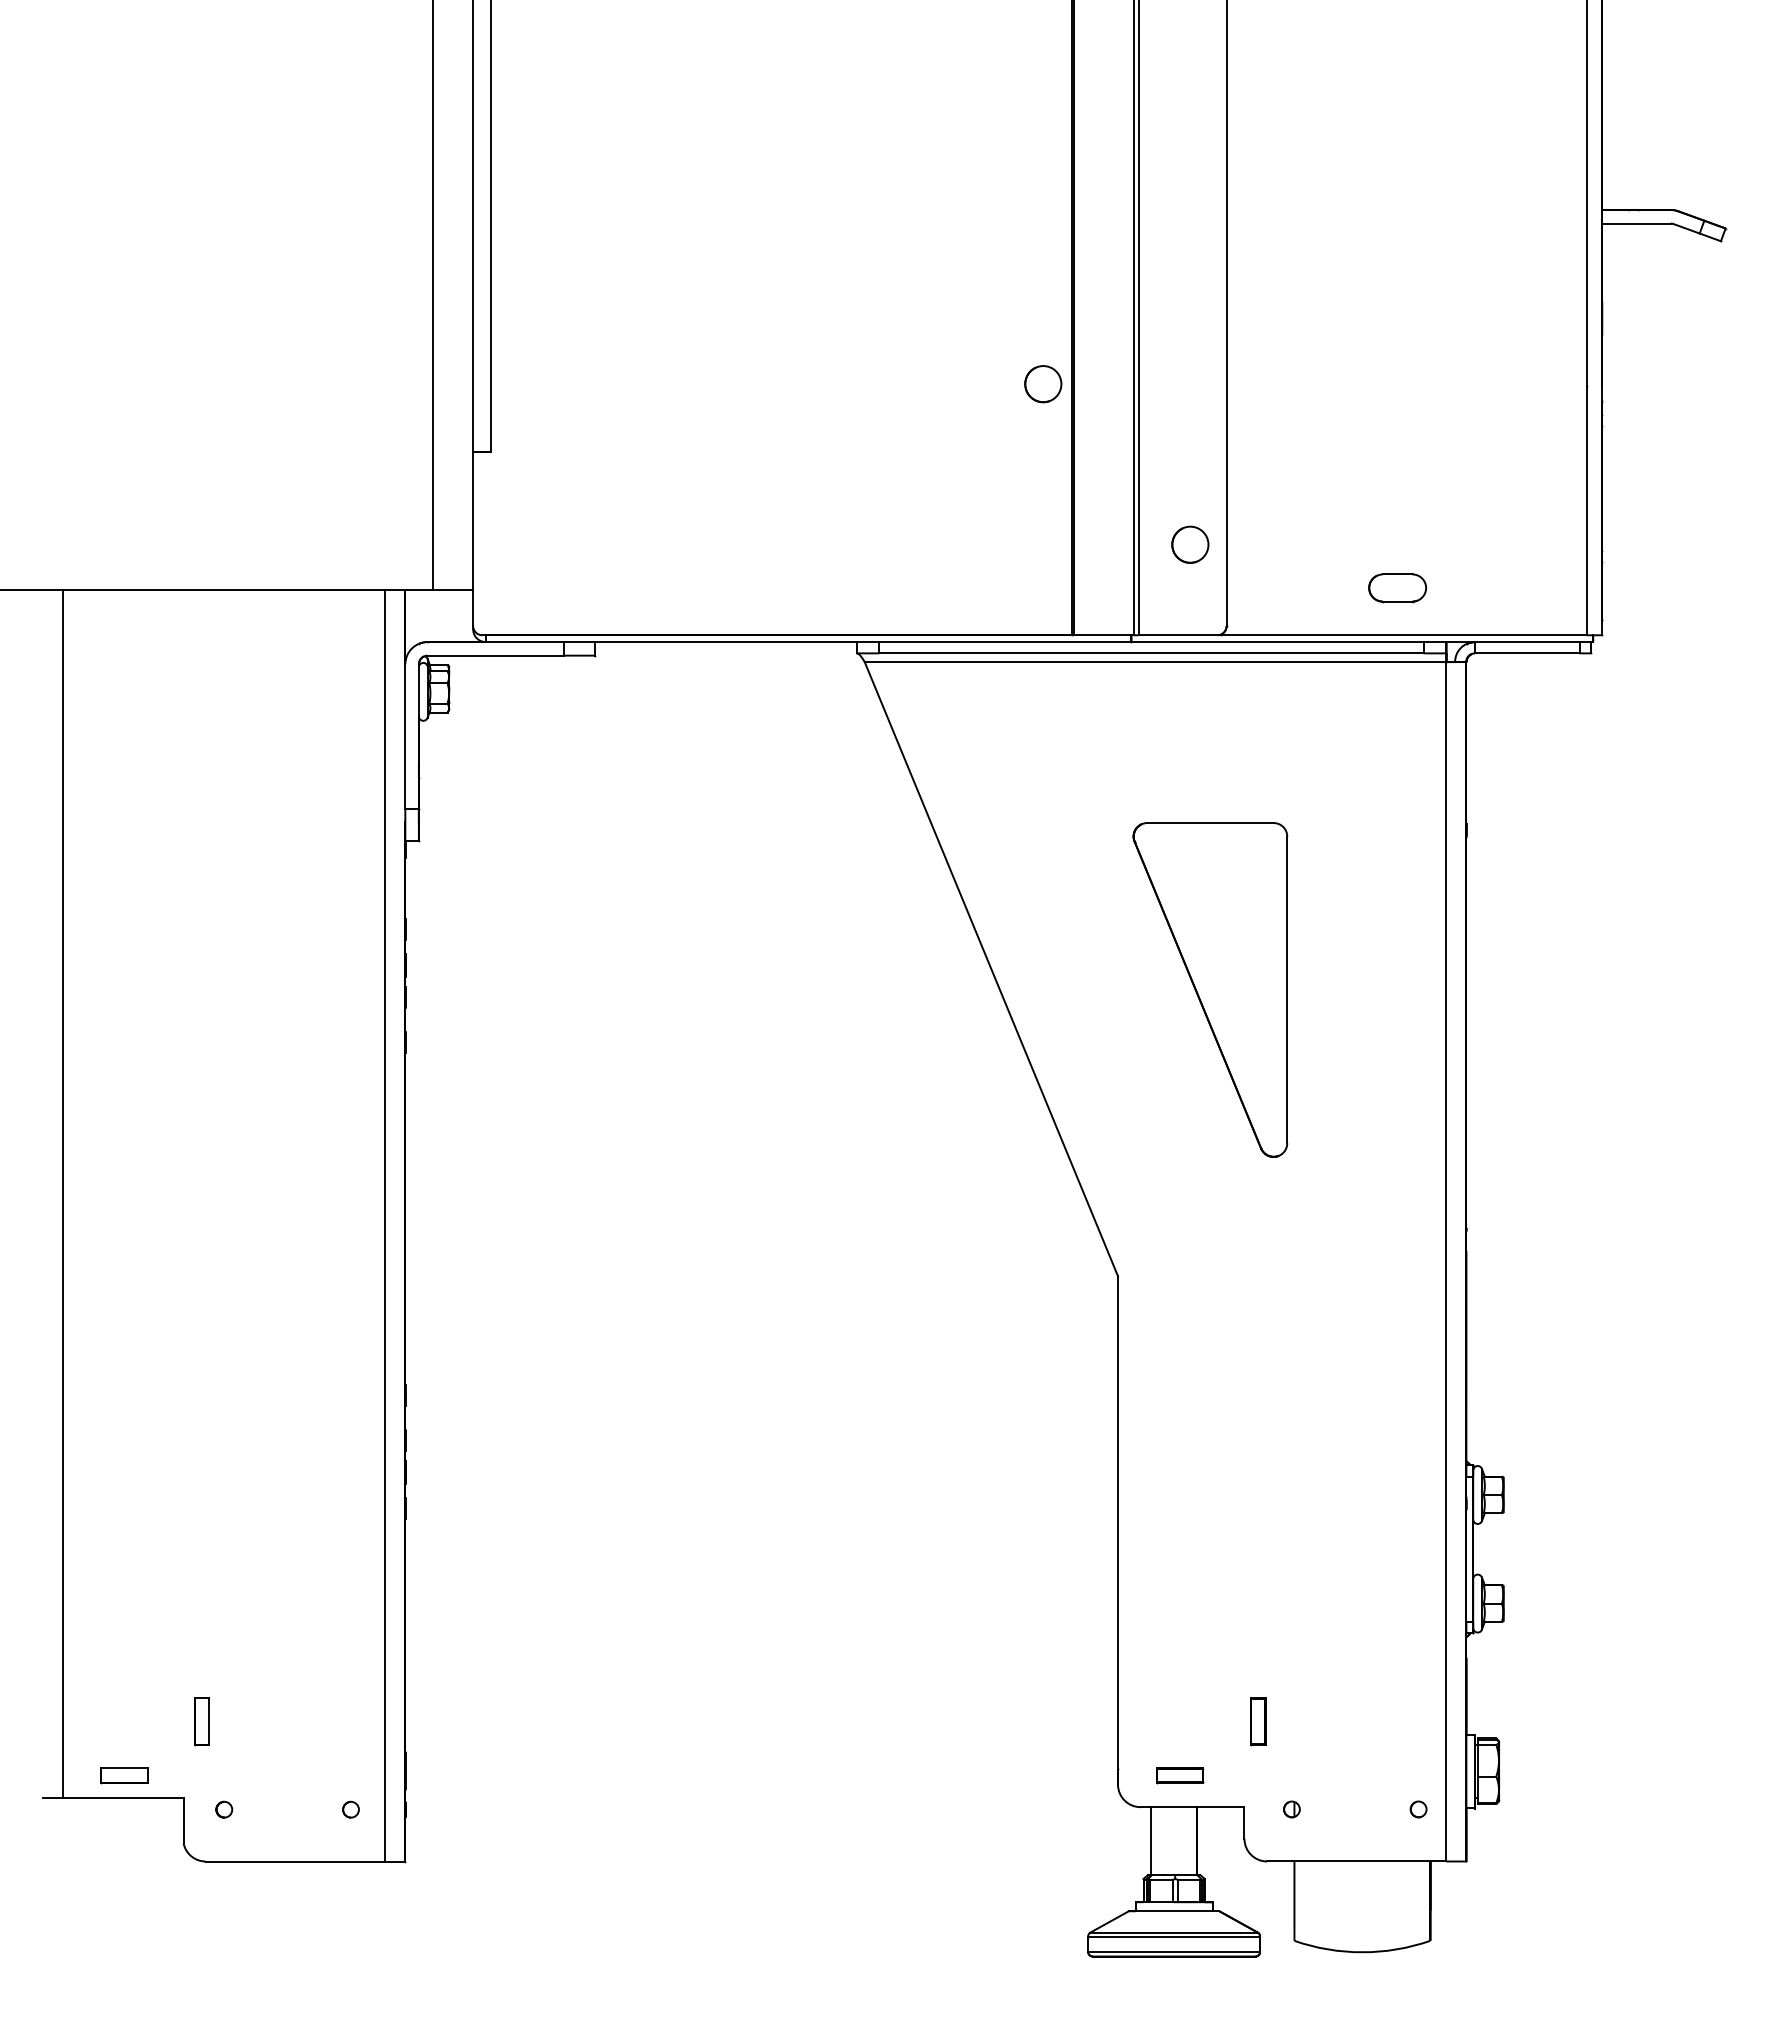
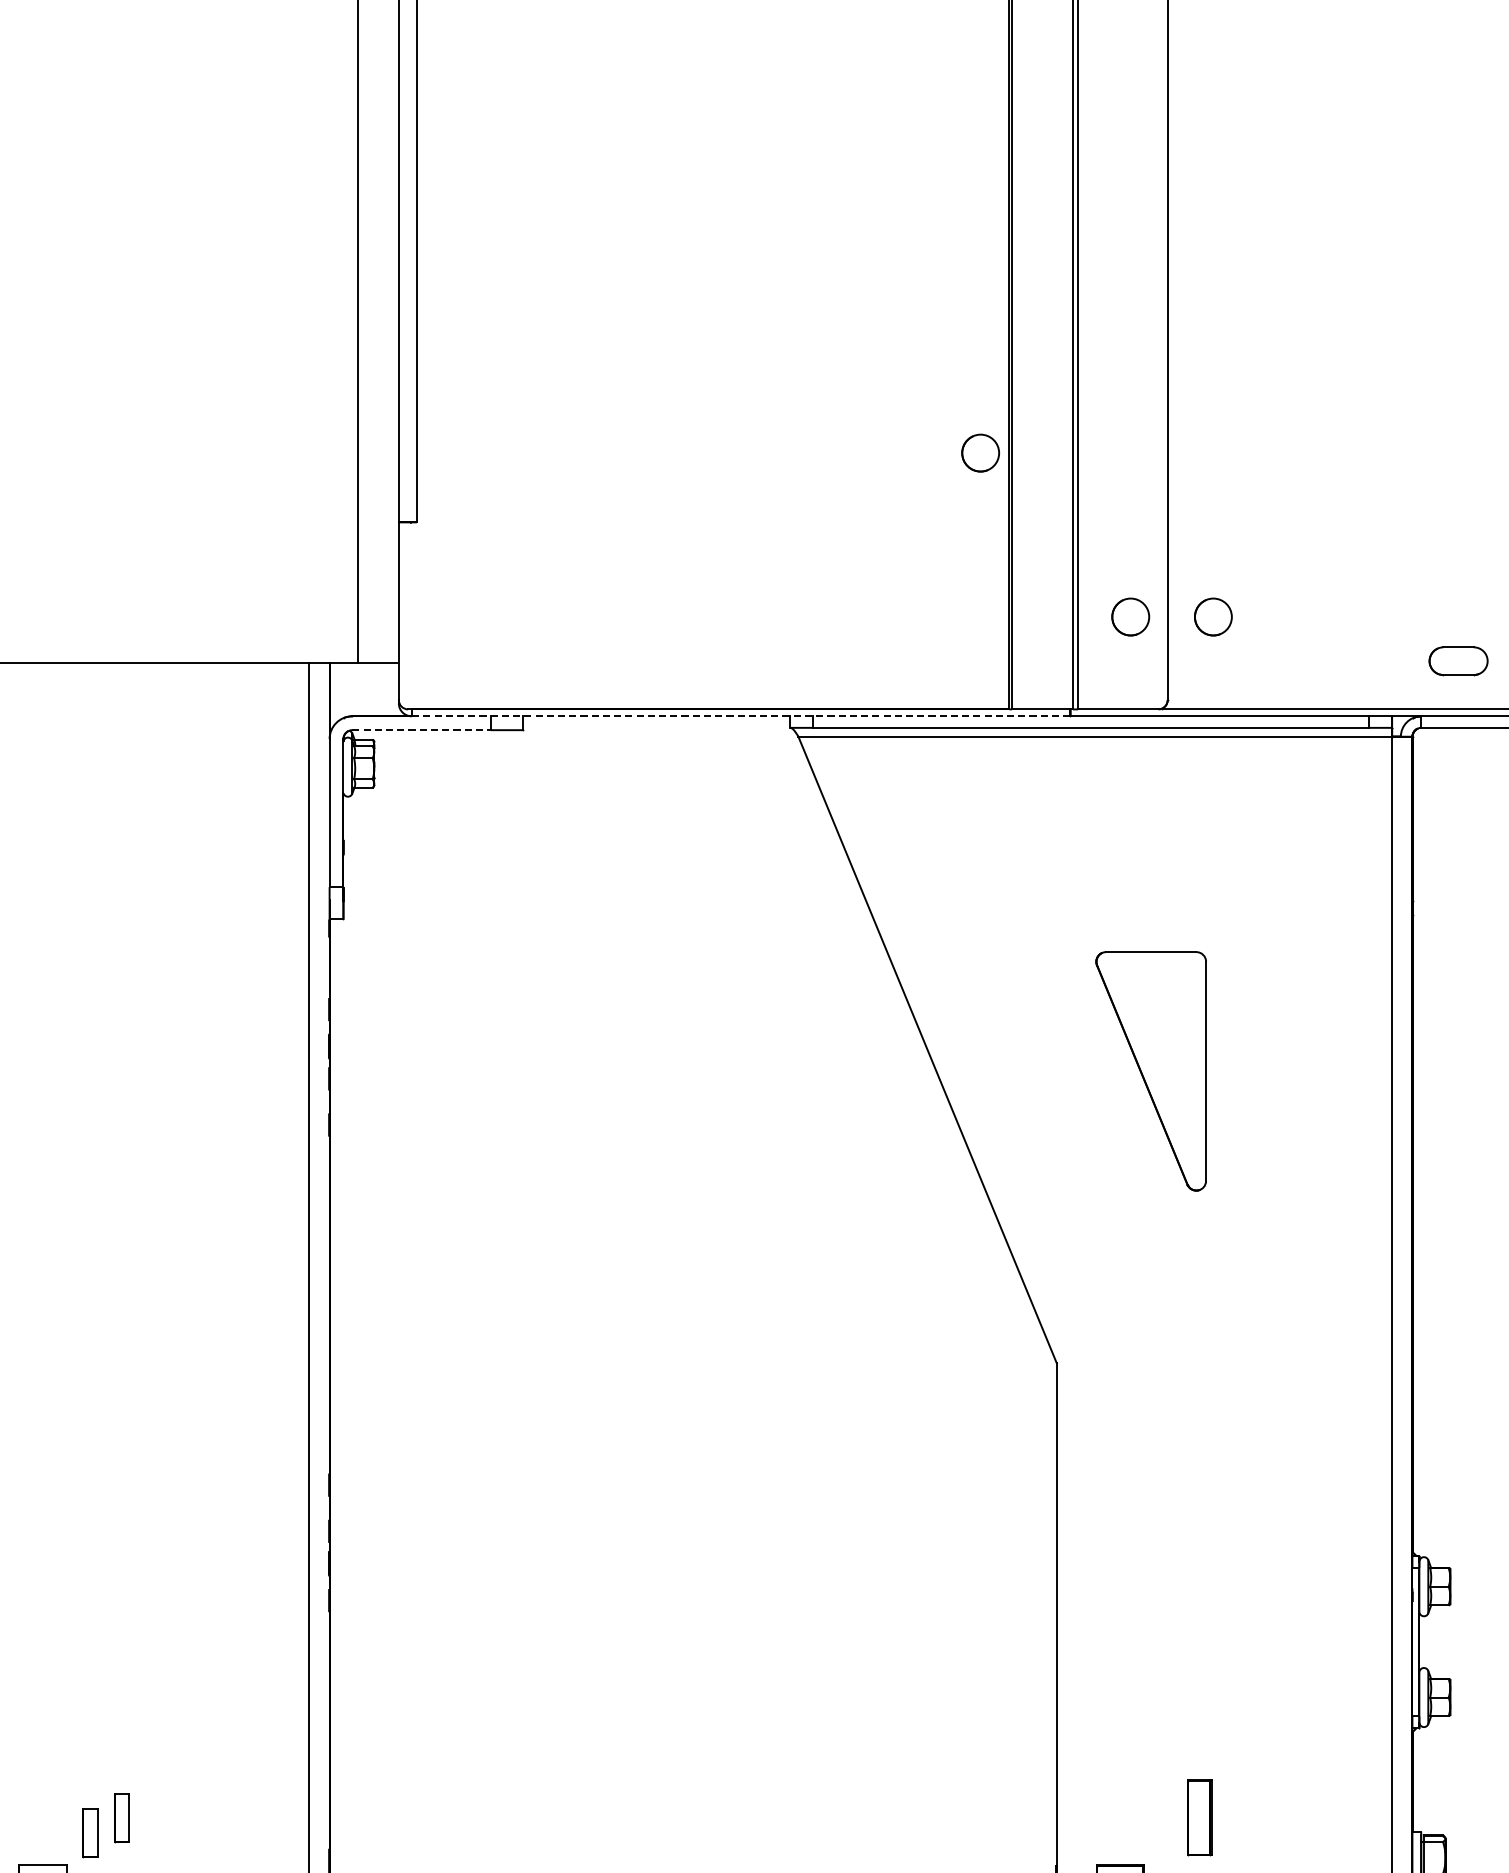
circle: (1271, 544) -> (1213, 616), added
part: (1397, 588) -> (1458, 661), moved
line: (808, 642) -> (741, 716), solid -> dashed
line: (495, 655) -> (421, 730), solid -> dashed
part: (1210, 989) -> (1151, 1070), size x0.7
part: (1258, 1721) -> (1200, 1817), size x1.6
part: (170, 1736) -> (89, 1833), added

